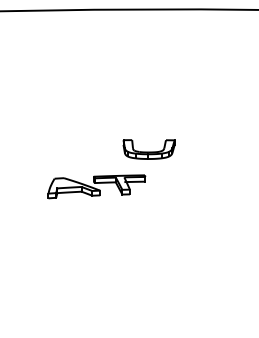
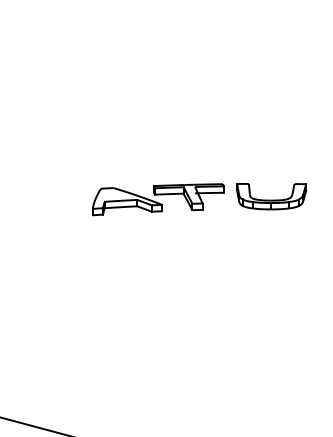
part: (148, 149) -> (270, 196), moved

